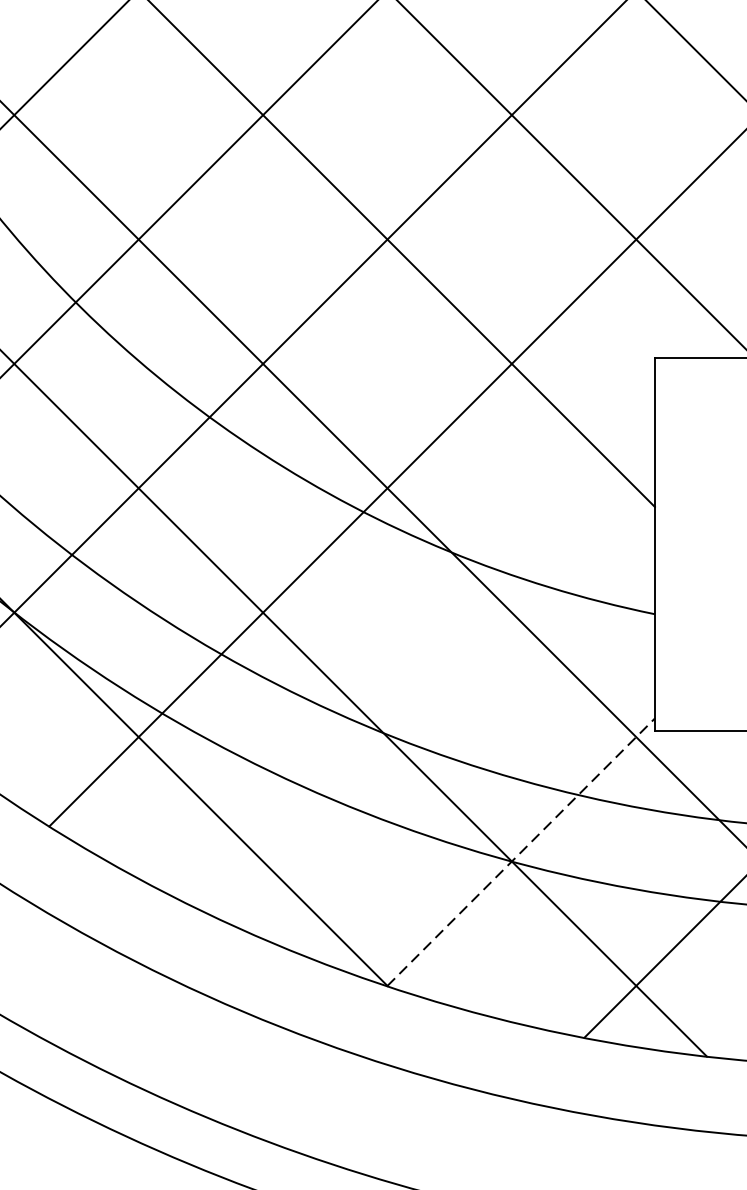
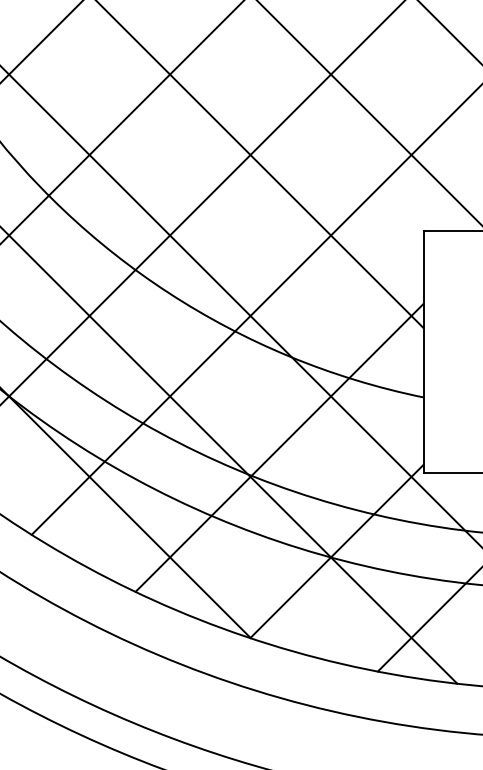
line: (432, 691) -> (279, 447), added
line: (521, 852) -> (337, 551), dashed -> solid

